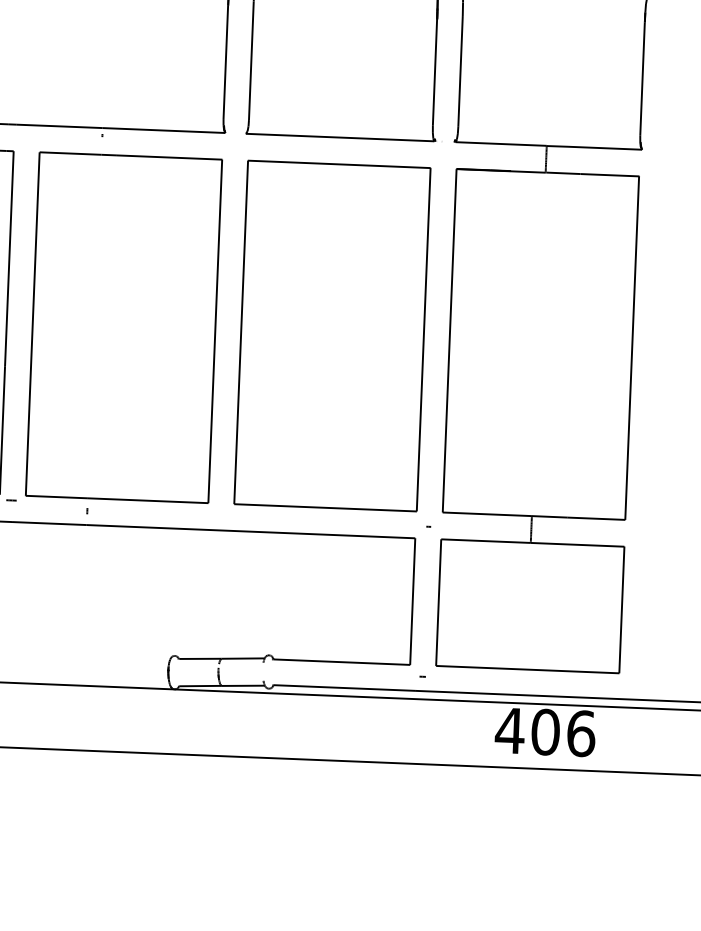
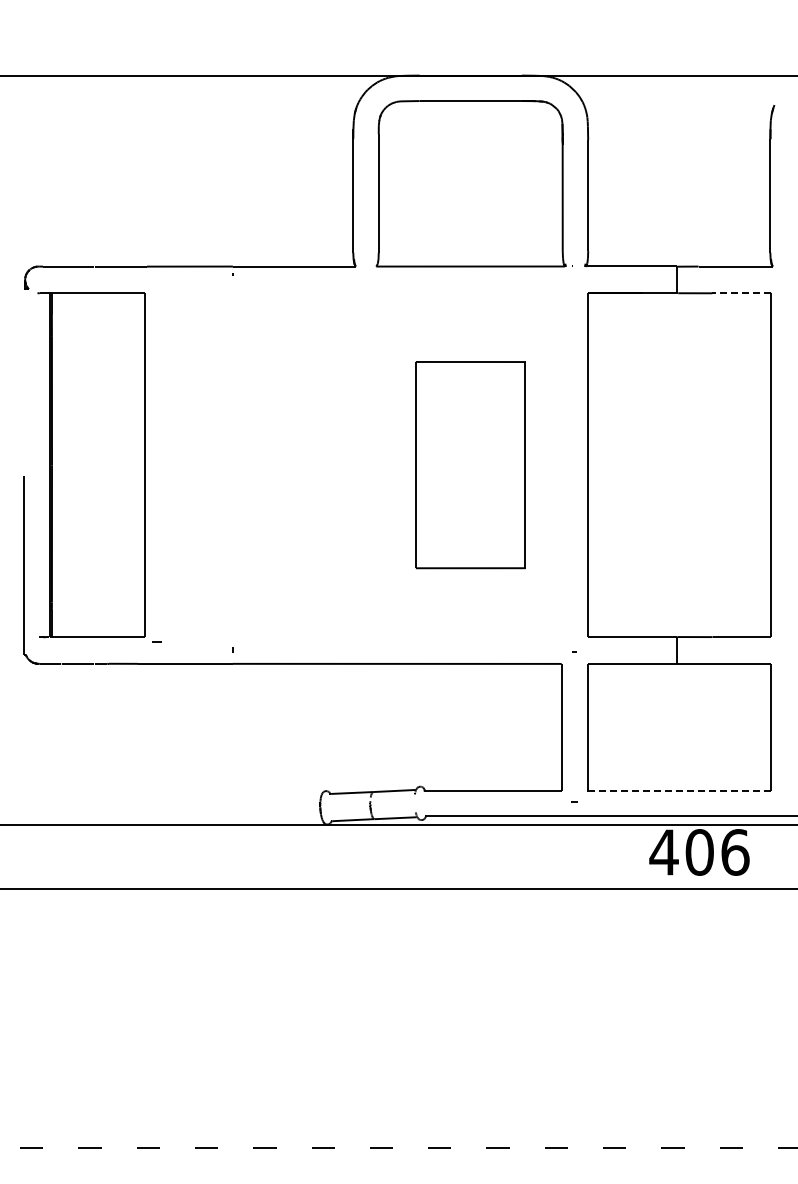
line: (609, 175) -> (741, 293), solid -> dashed
part: (124, 327) -> (262, 464), removed
part: (332, 335) -> (470, 464), size x0.6
line: (527, 669) -> (679, 790), solid -> dashed

